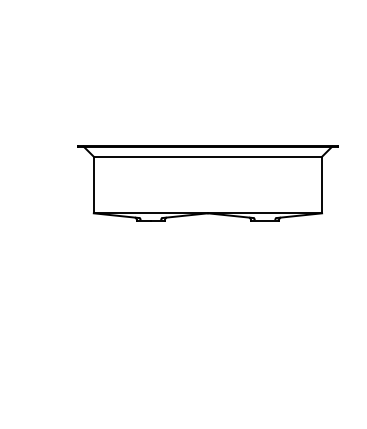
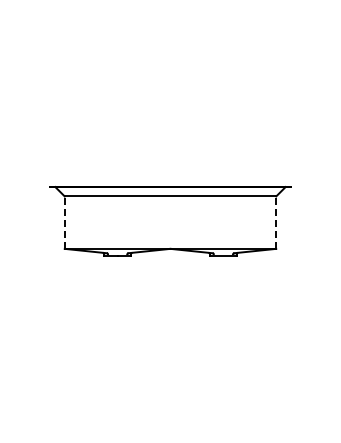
line: (93, 184) -> (64, 222), solid -> dashed
line: (322, 184) -> (276, 222), solid -> dashed

